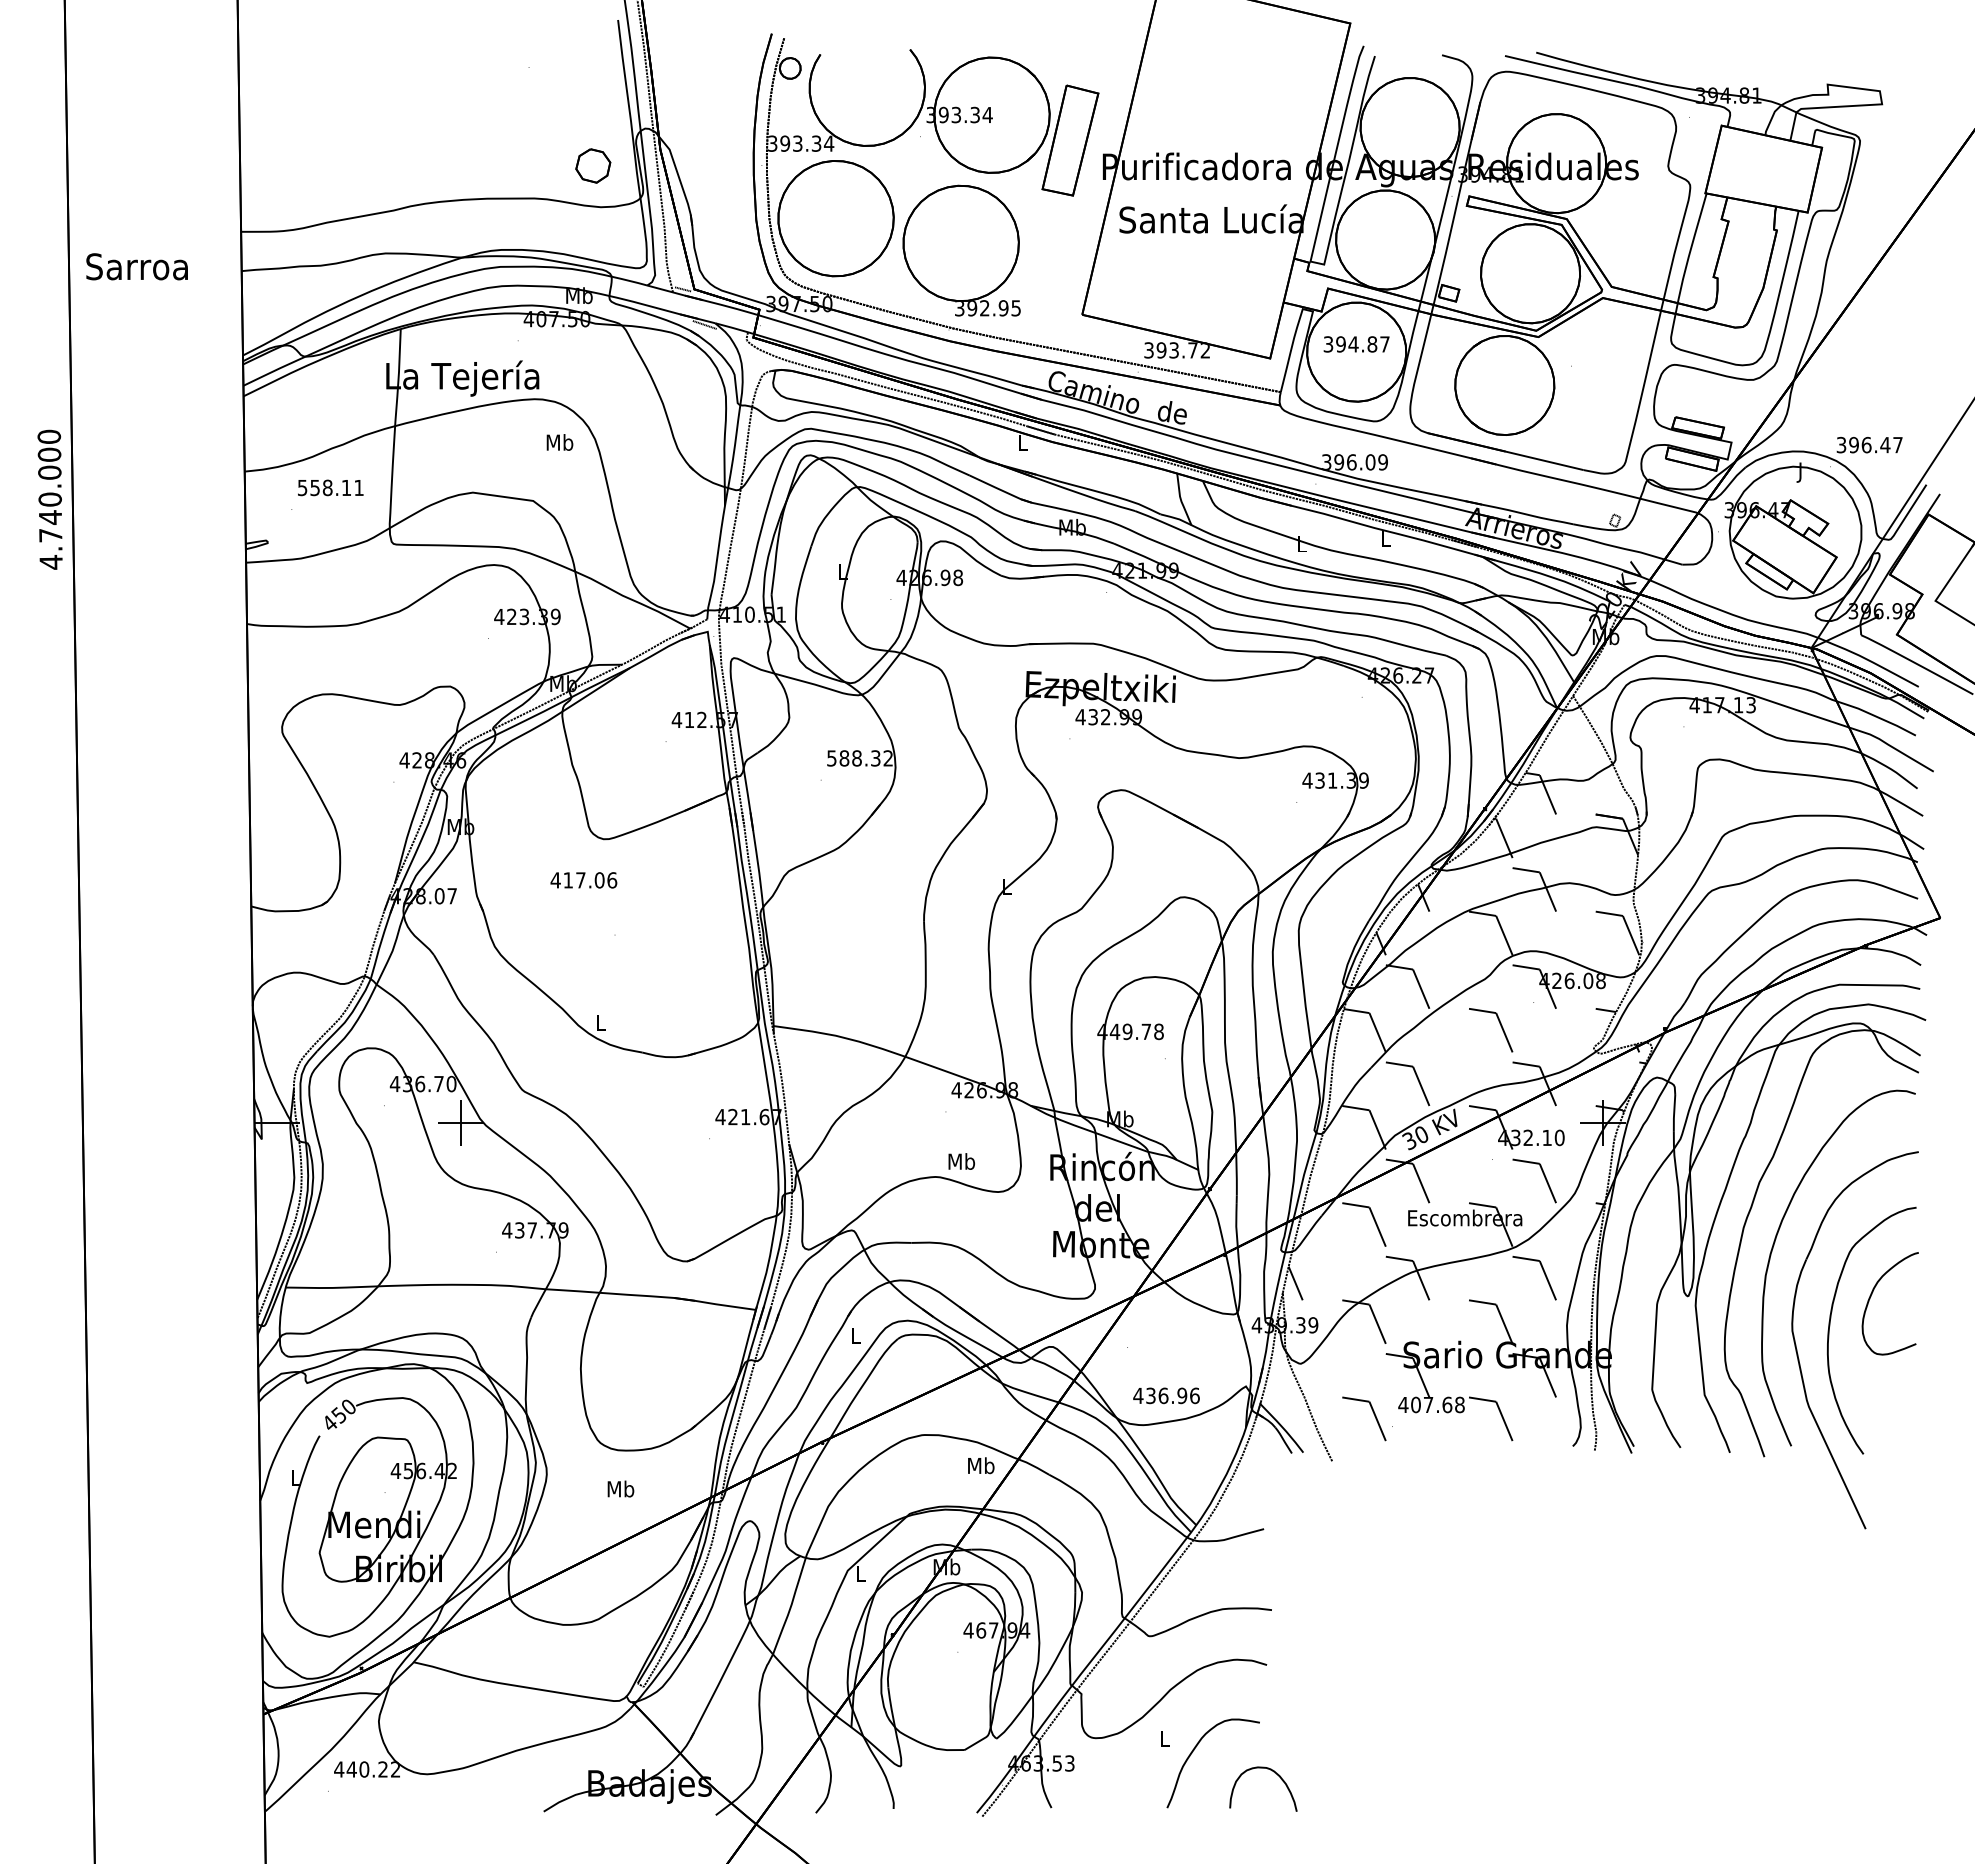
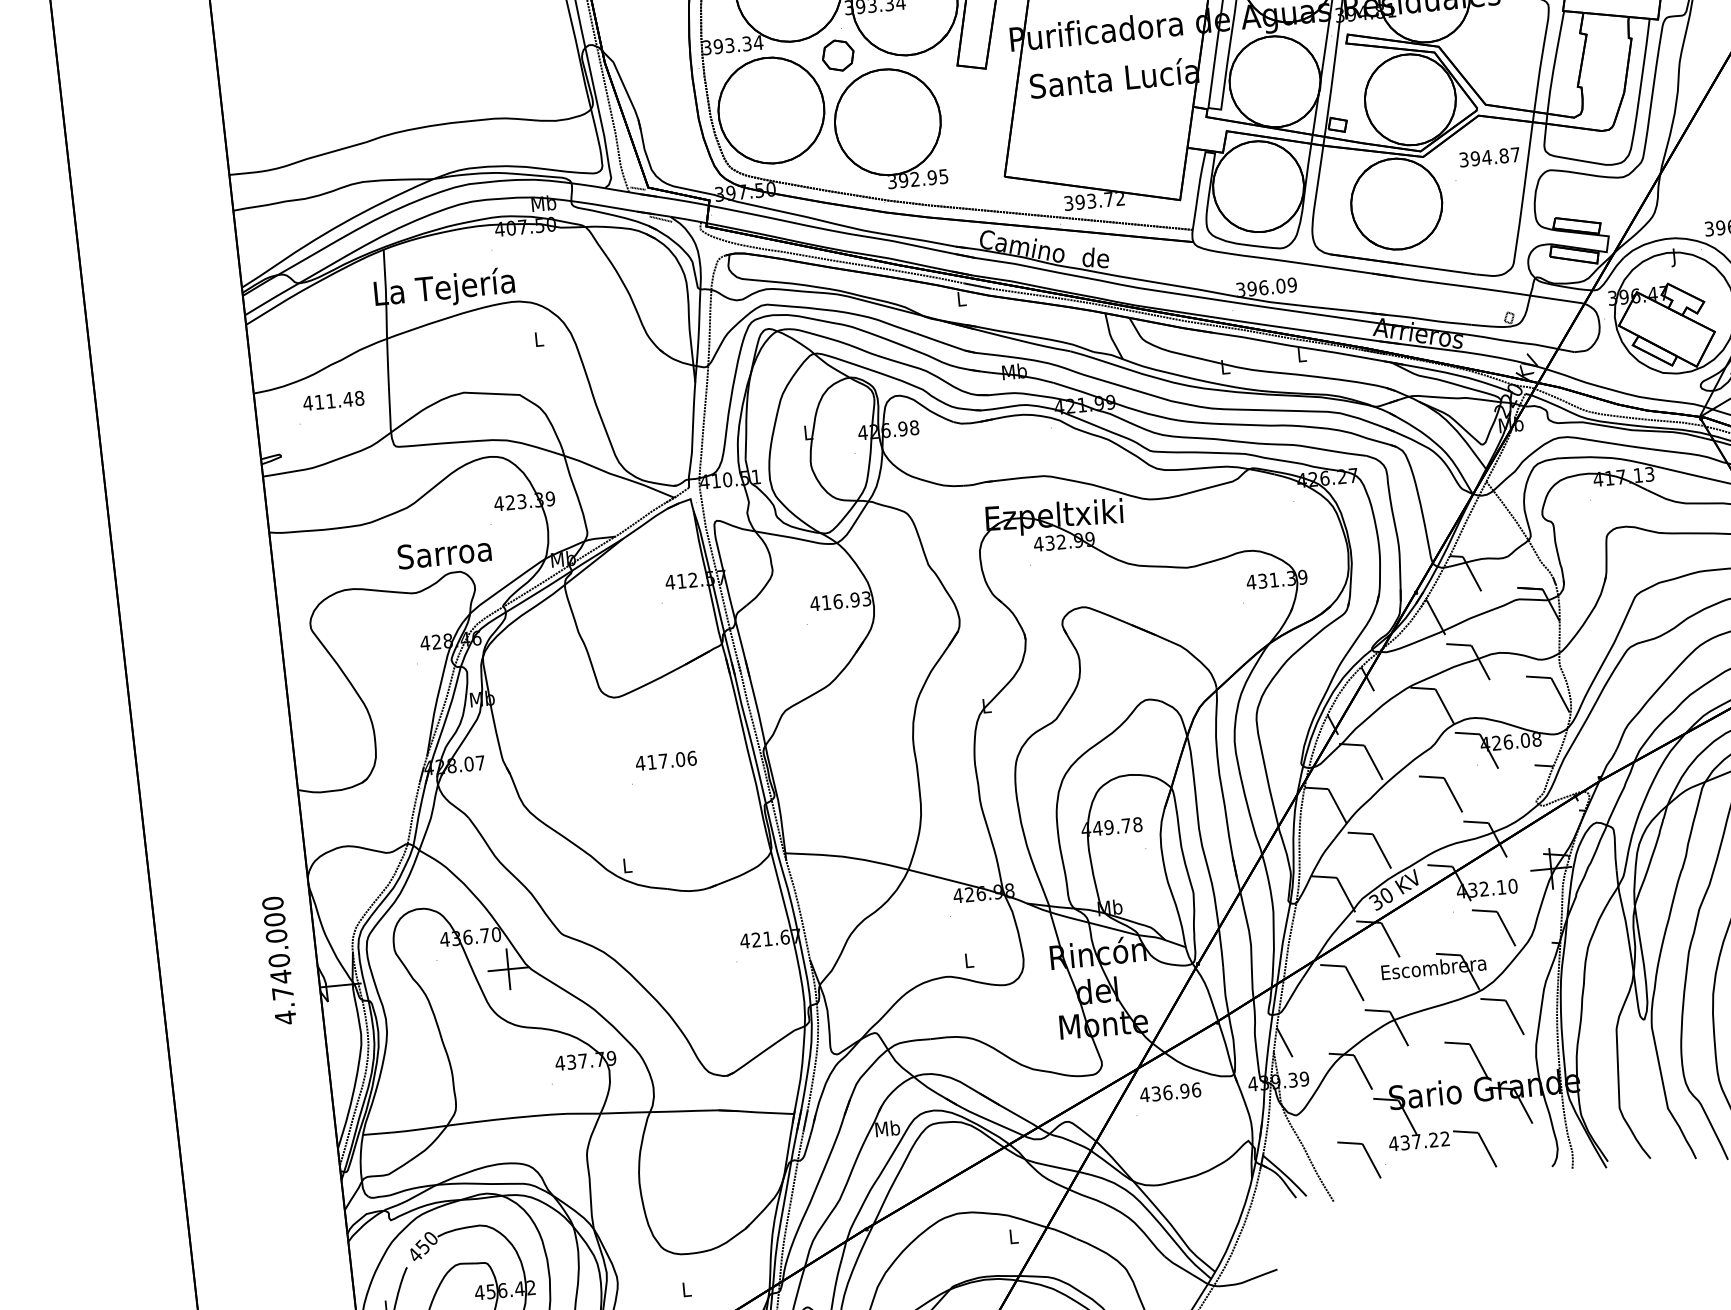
part: (593, 165) -> (838, 55), moved
text: (136, 266) -> (443, 552), moved
text: (1356, 344) -> (1489, 157), moved
text: (559, 442) -> (538, 339), Mb -> L
text: (330, 487) -> (333, 400), 558.11 -> 411.48
text: (49, 499) -> (278, 960), moved
text: (859, 758) -> (840, 601), 588.32 -> 416.93
text: (583, 880) -> (665, 761), moved
text: (961, 1161) -> (968, 960), Mb -> L
text: (855, 1335) -> (887, 1128), L -> Mb
text: (1166, 1395) -> (1170, 1092), moved
text: (1437, 1404) -> (1424, 1140), 407.68 -> 437.22
text: (981, 1465) -> (1013, 1236), Mb -> L
text: (620, 1488) -> (686, 1289), Mb -> L

